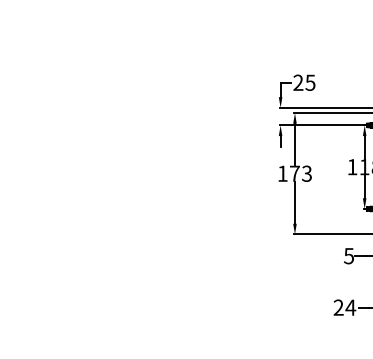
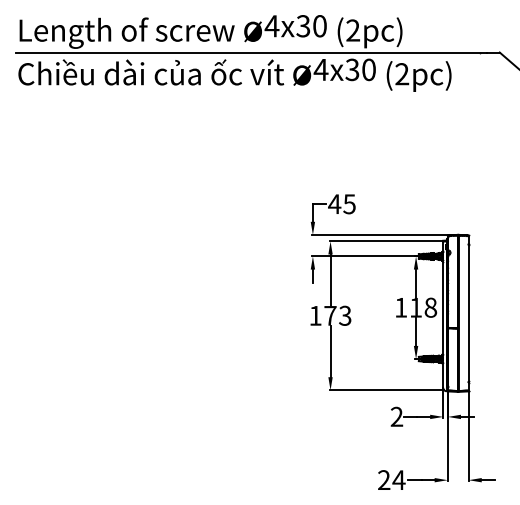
text: (298, 82) -> (334, 203), 25 -> 45
text: (348, 255) -> (396, 416), 5 -> 2

